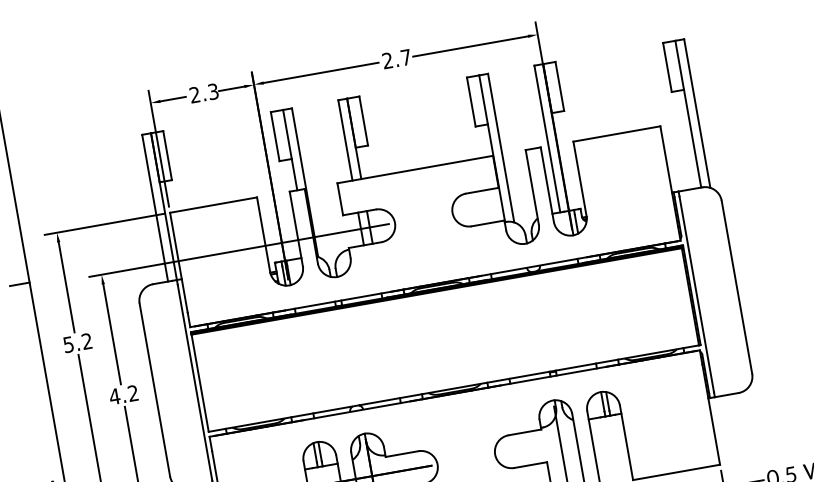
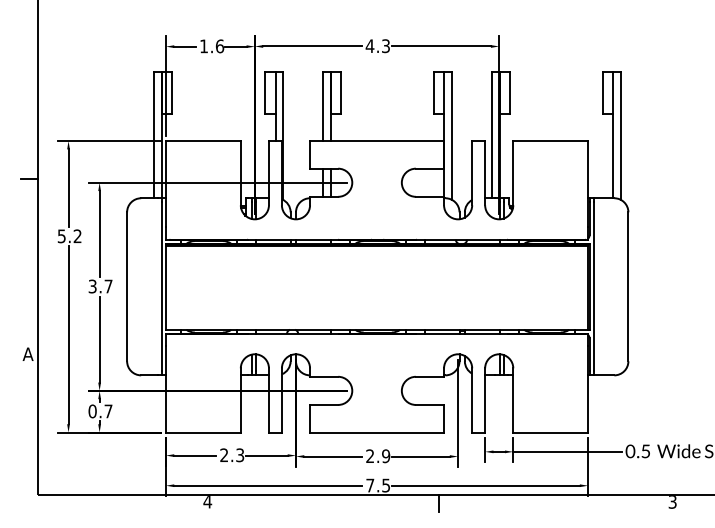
text: (396, 59) -> (377, 46), 2.7 -> 4.3
text: (204, 93) -> (212, 46), 2.3 -> 1.6
text: (123, 395) -> (100, 286), 4.2 -> 3.7

